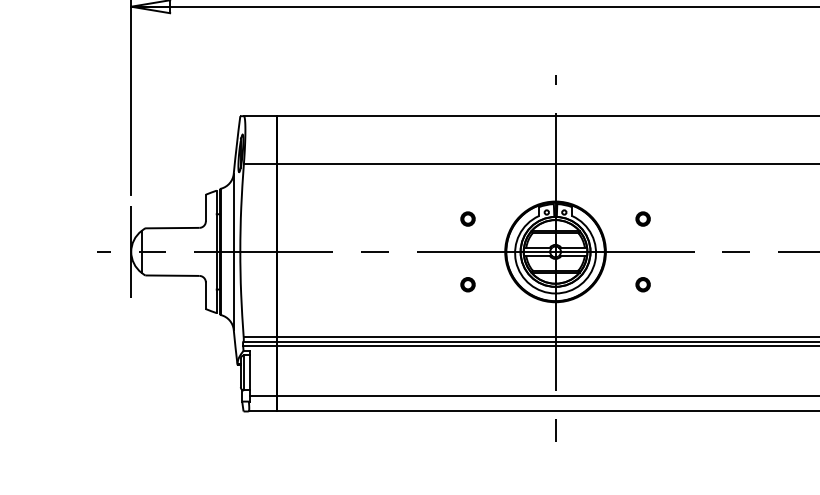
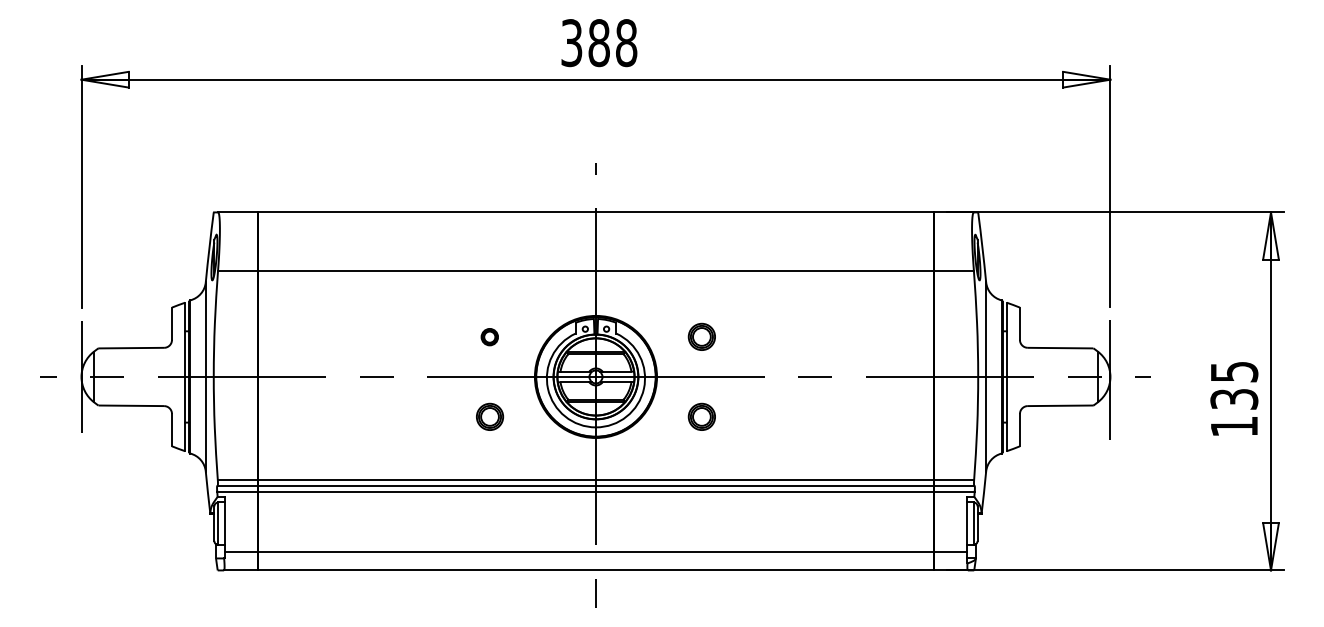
part: (643, 219) -> (702, 337), size x1.6
part: (467, 284) -> (489, 416), size x1.6
part: (643, 284) -> (702, 416), size x1.6

